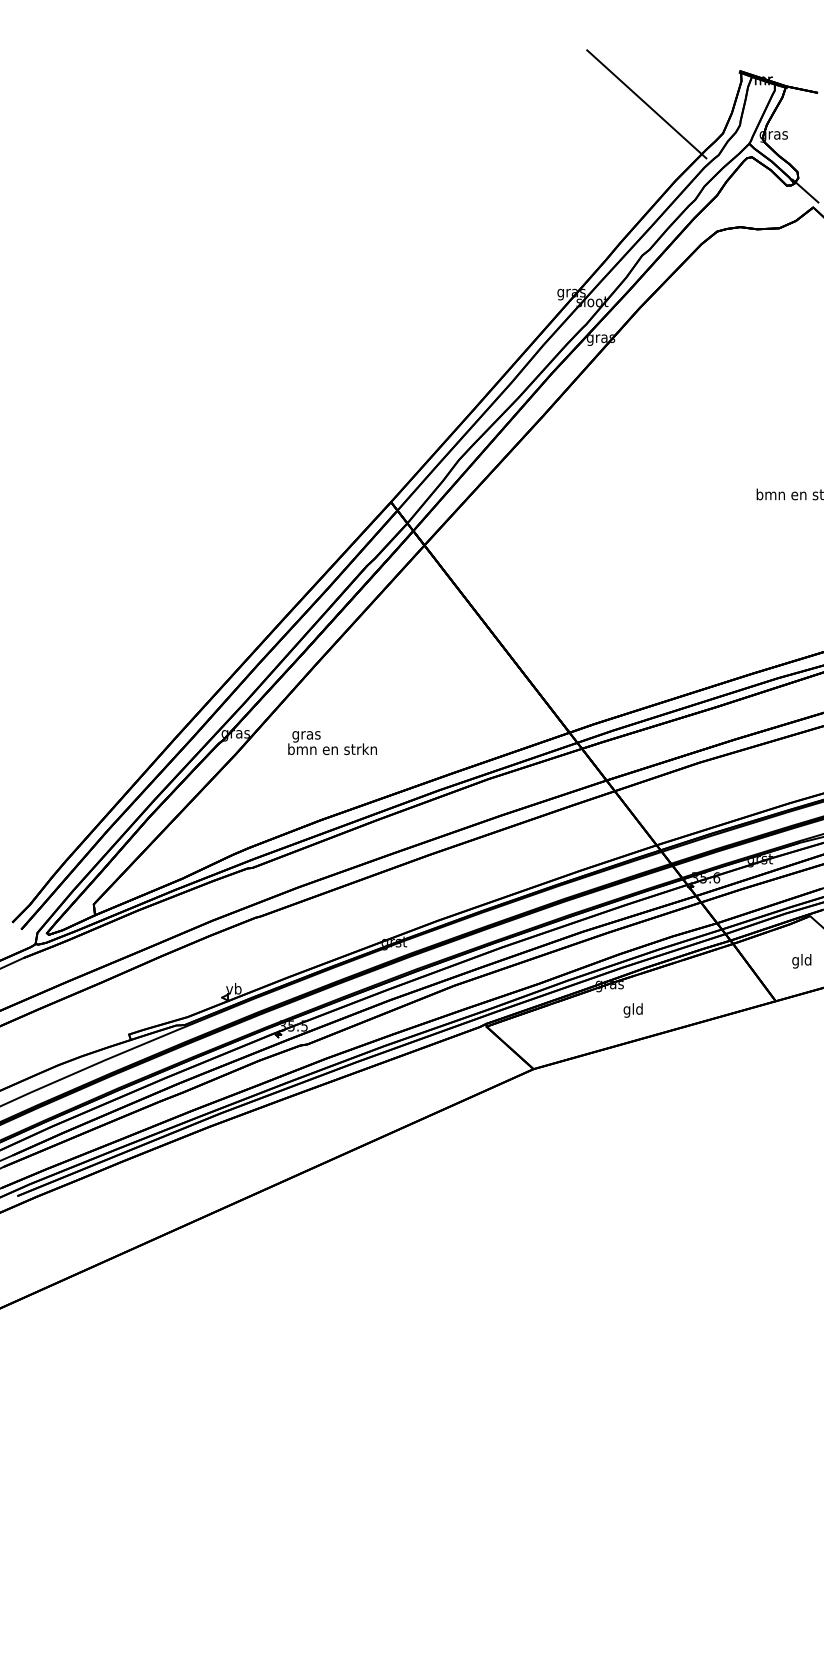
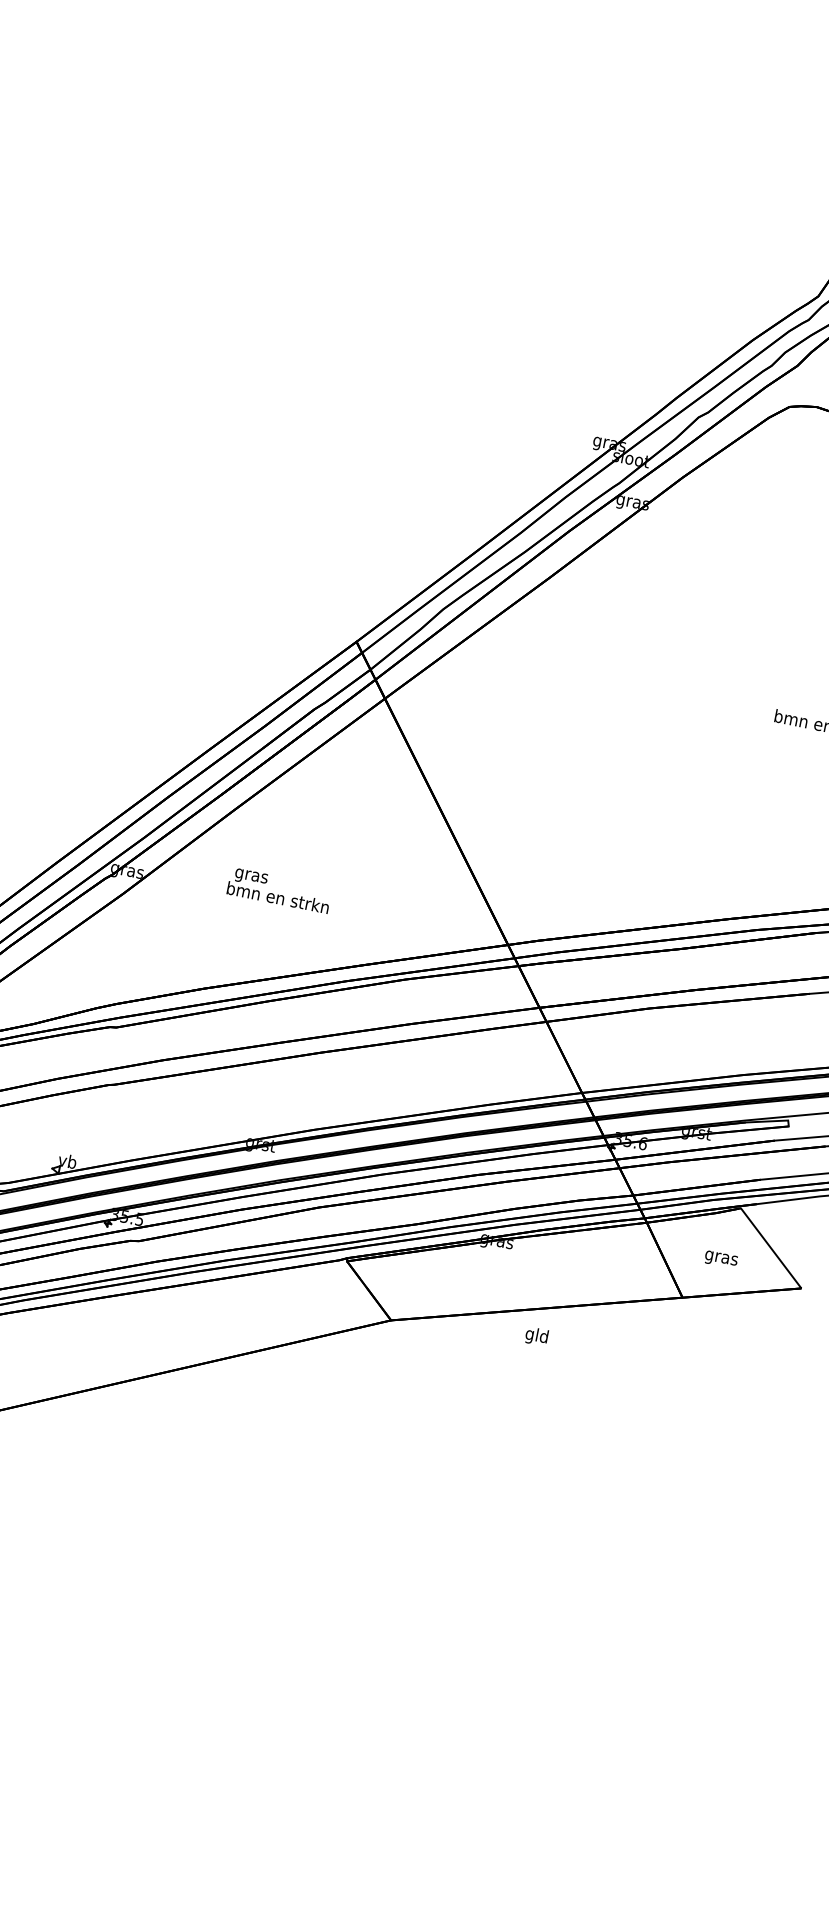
line: (646, 104) -> (737, 246), removed
text: (332, 743) -> (279, 891), moved
text: (801, 961) -> (720, 1258), gld -> gras
text: (632, 1010) -> (535, 1336), moved

